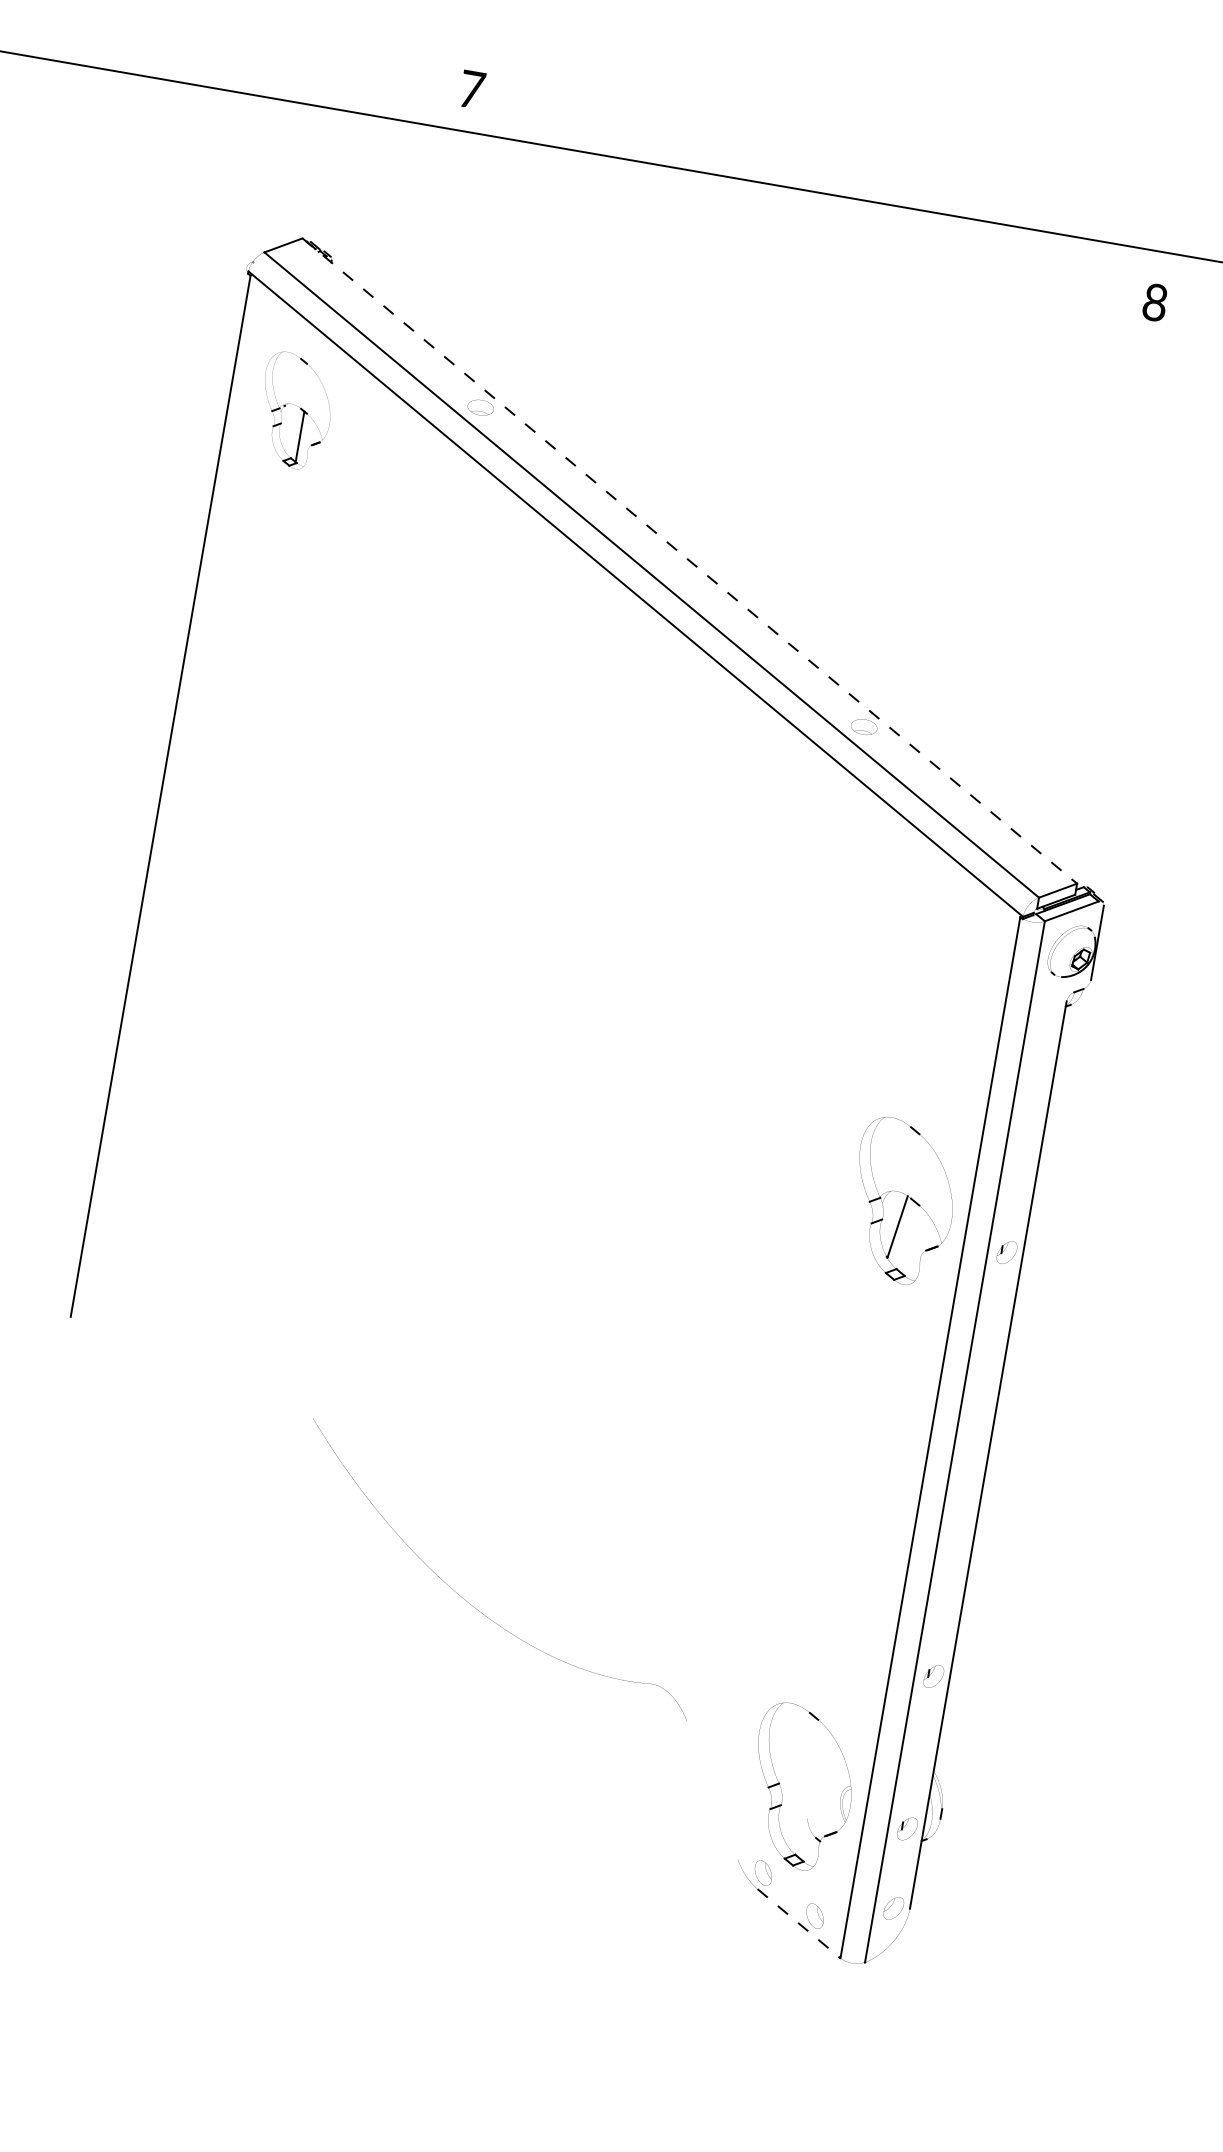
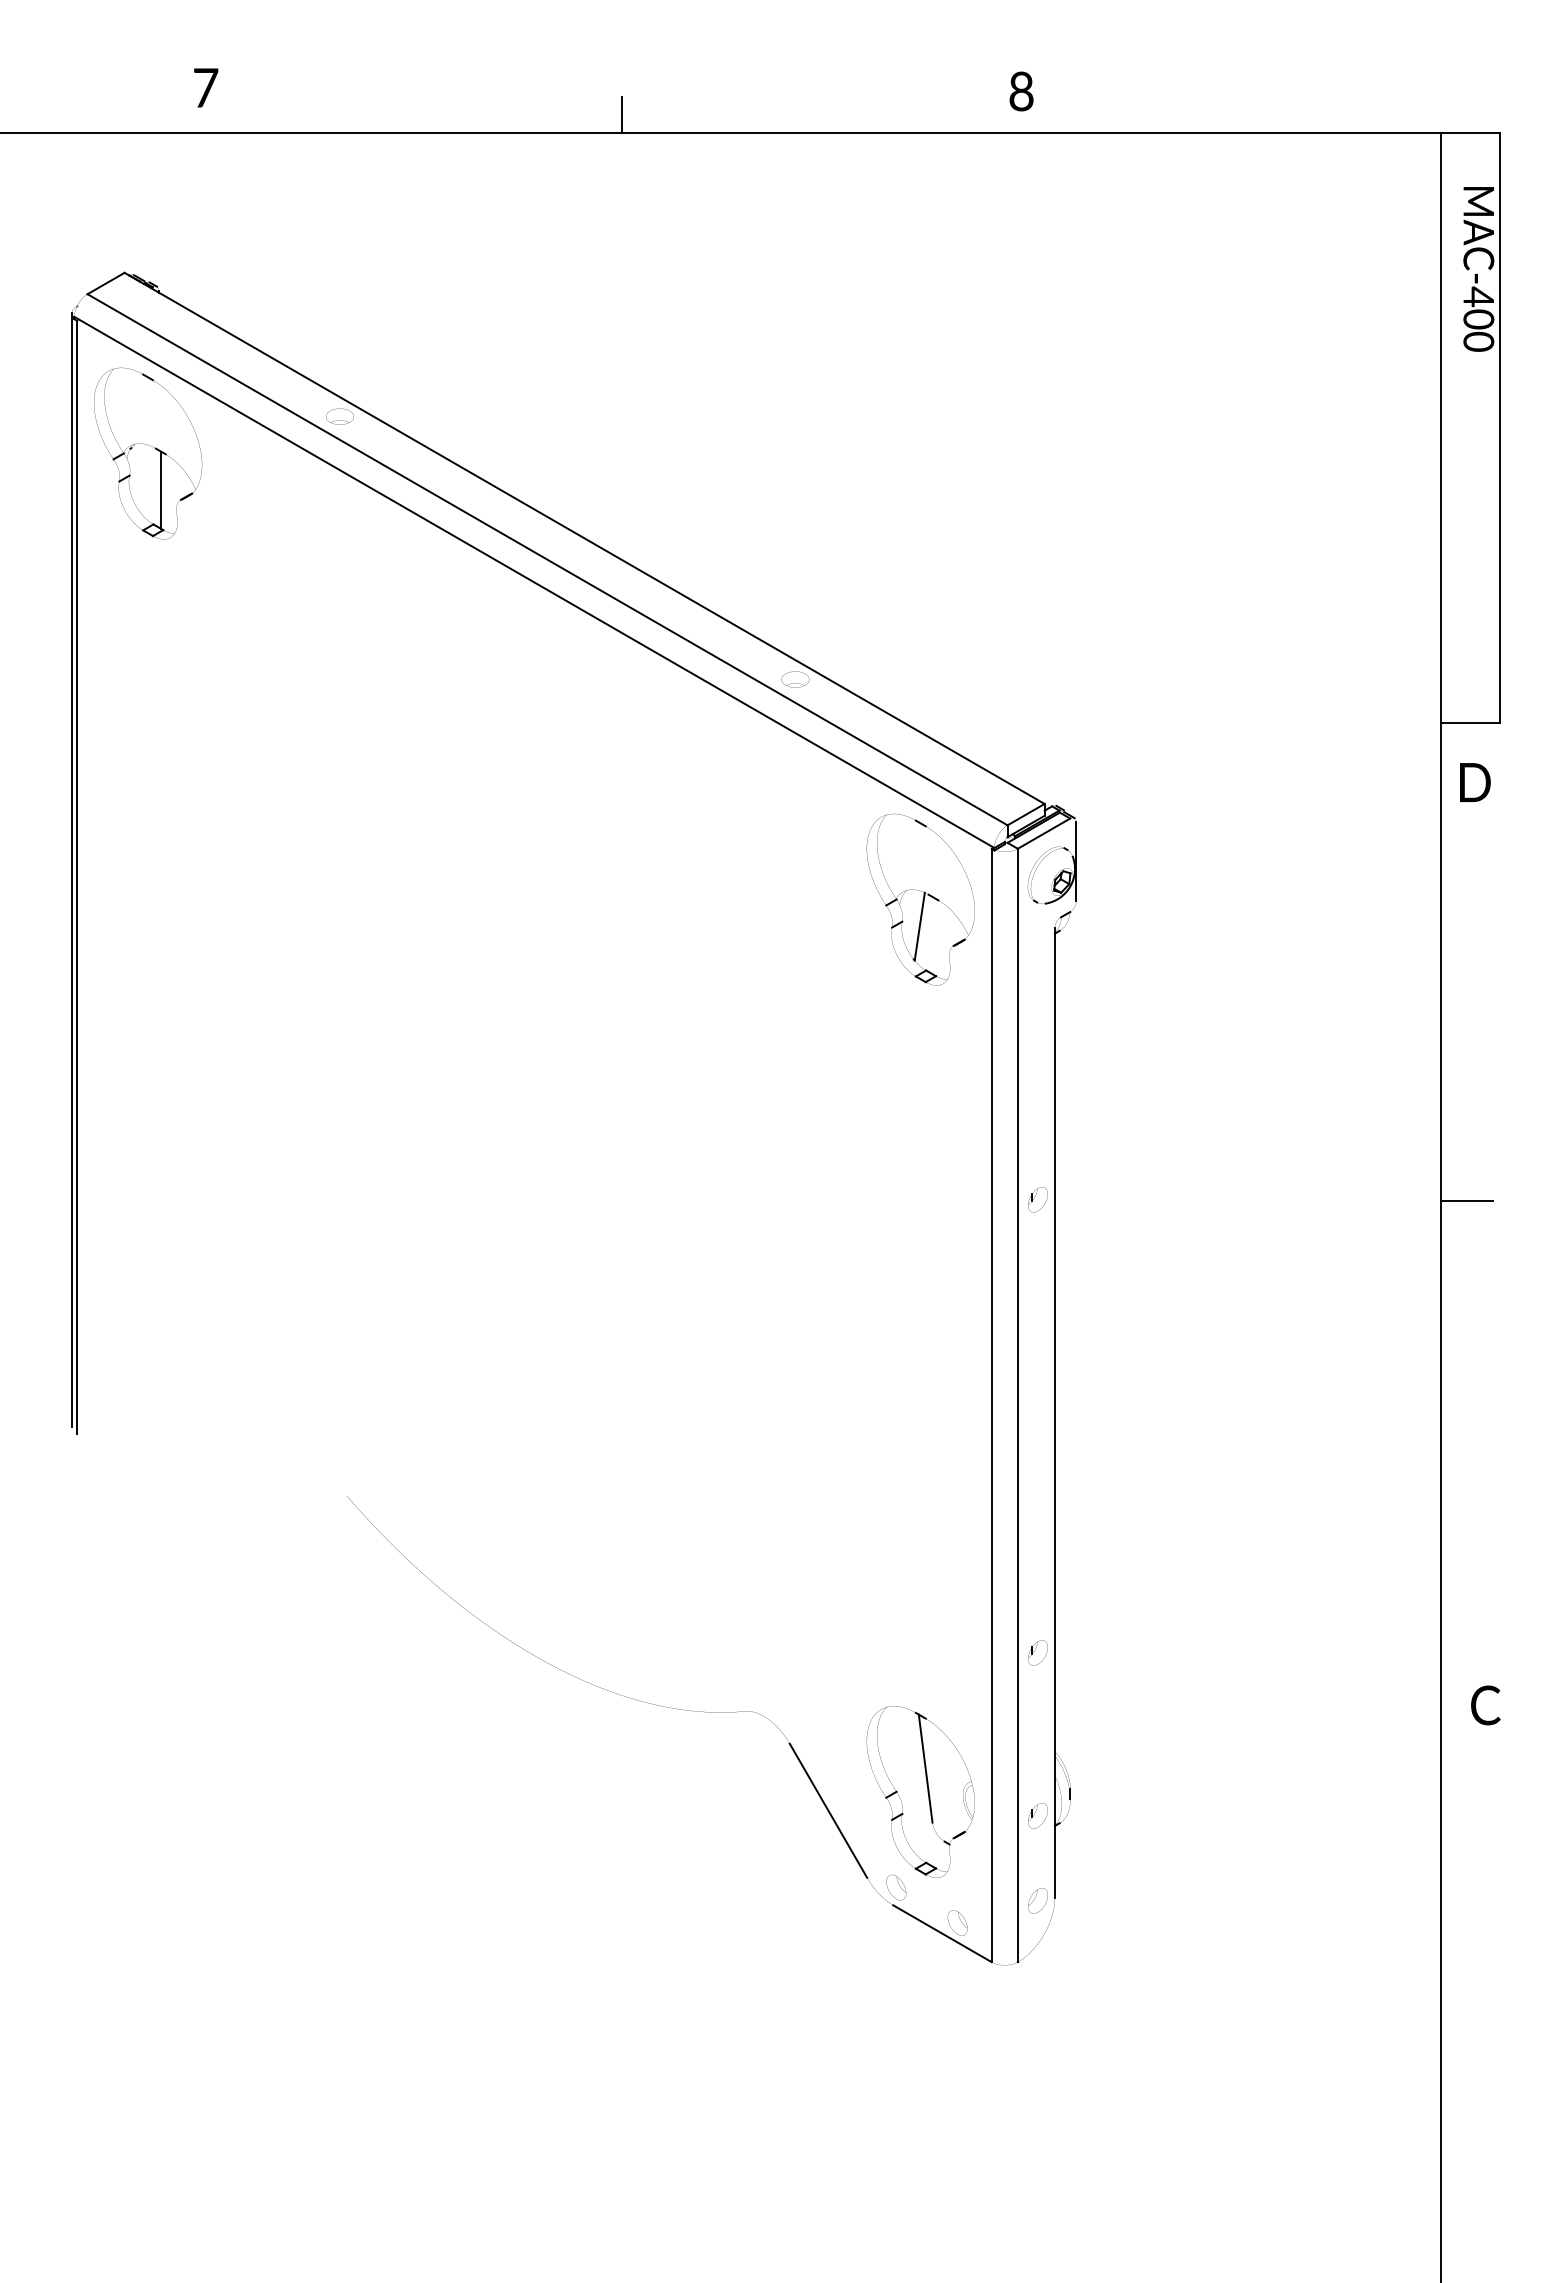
text: (472, 89) -> (206, 87), moved
line: (792, 170) -> (621, 114), added
text: (1155, 302) -> (1021, 91), moved
part: (295, 411) -> (148, 453), size x1.43
line: (690, 561) -> (585, 538), dashed -> solid
line: (156, 787) -> (71, 869), added
part: (902, 1201) -> (920, 899), moved
line: (809, 1766) -> (925, 1768), added
line: (712, 1790) -> (828, 1810), added
line: (799, 1923) -> (942, 1933), dashed -> solid

